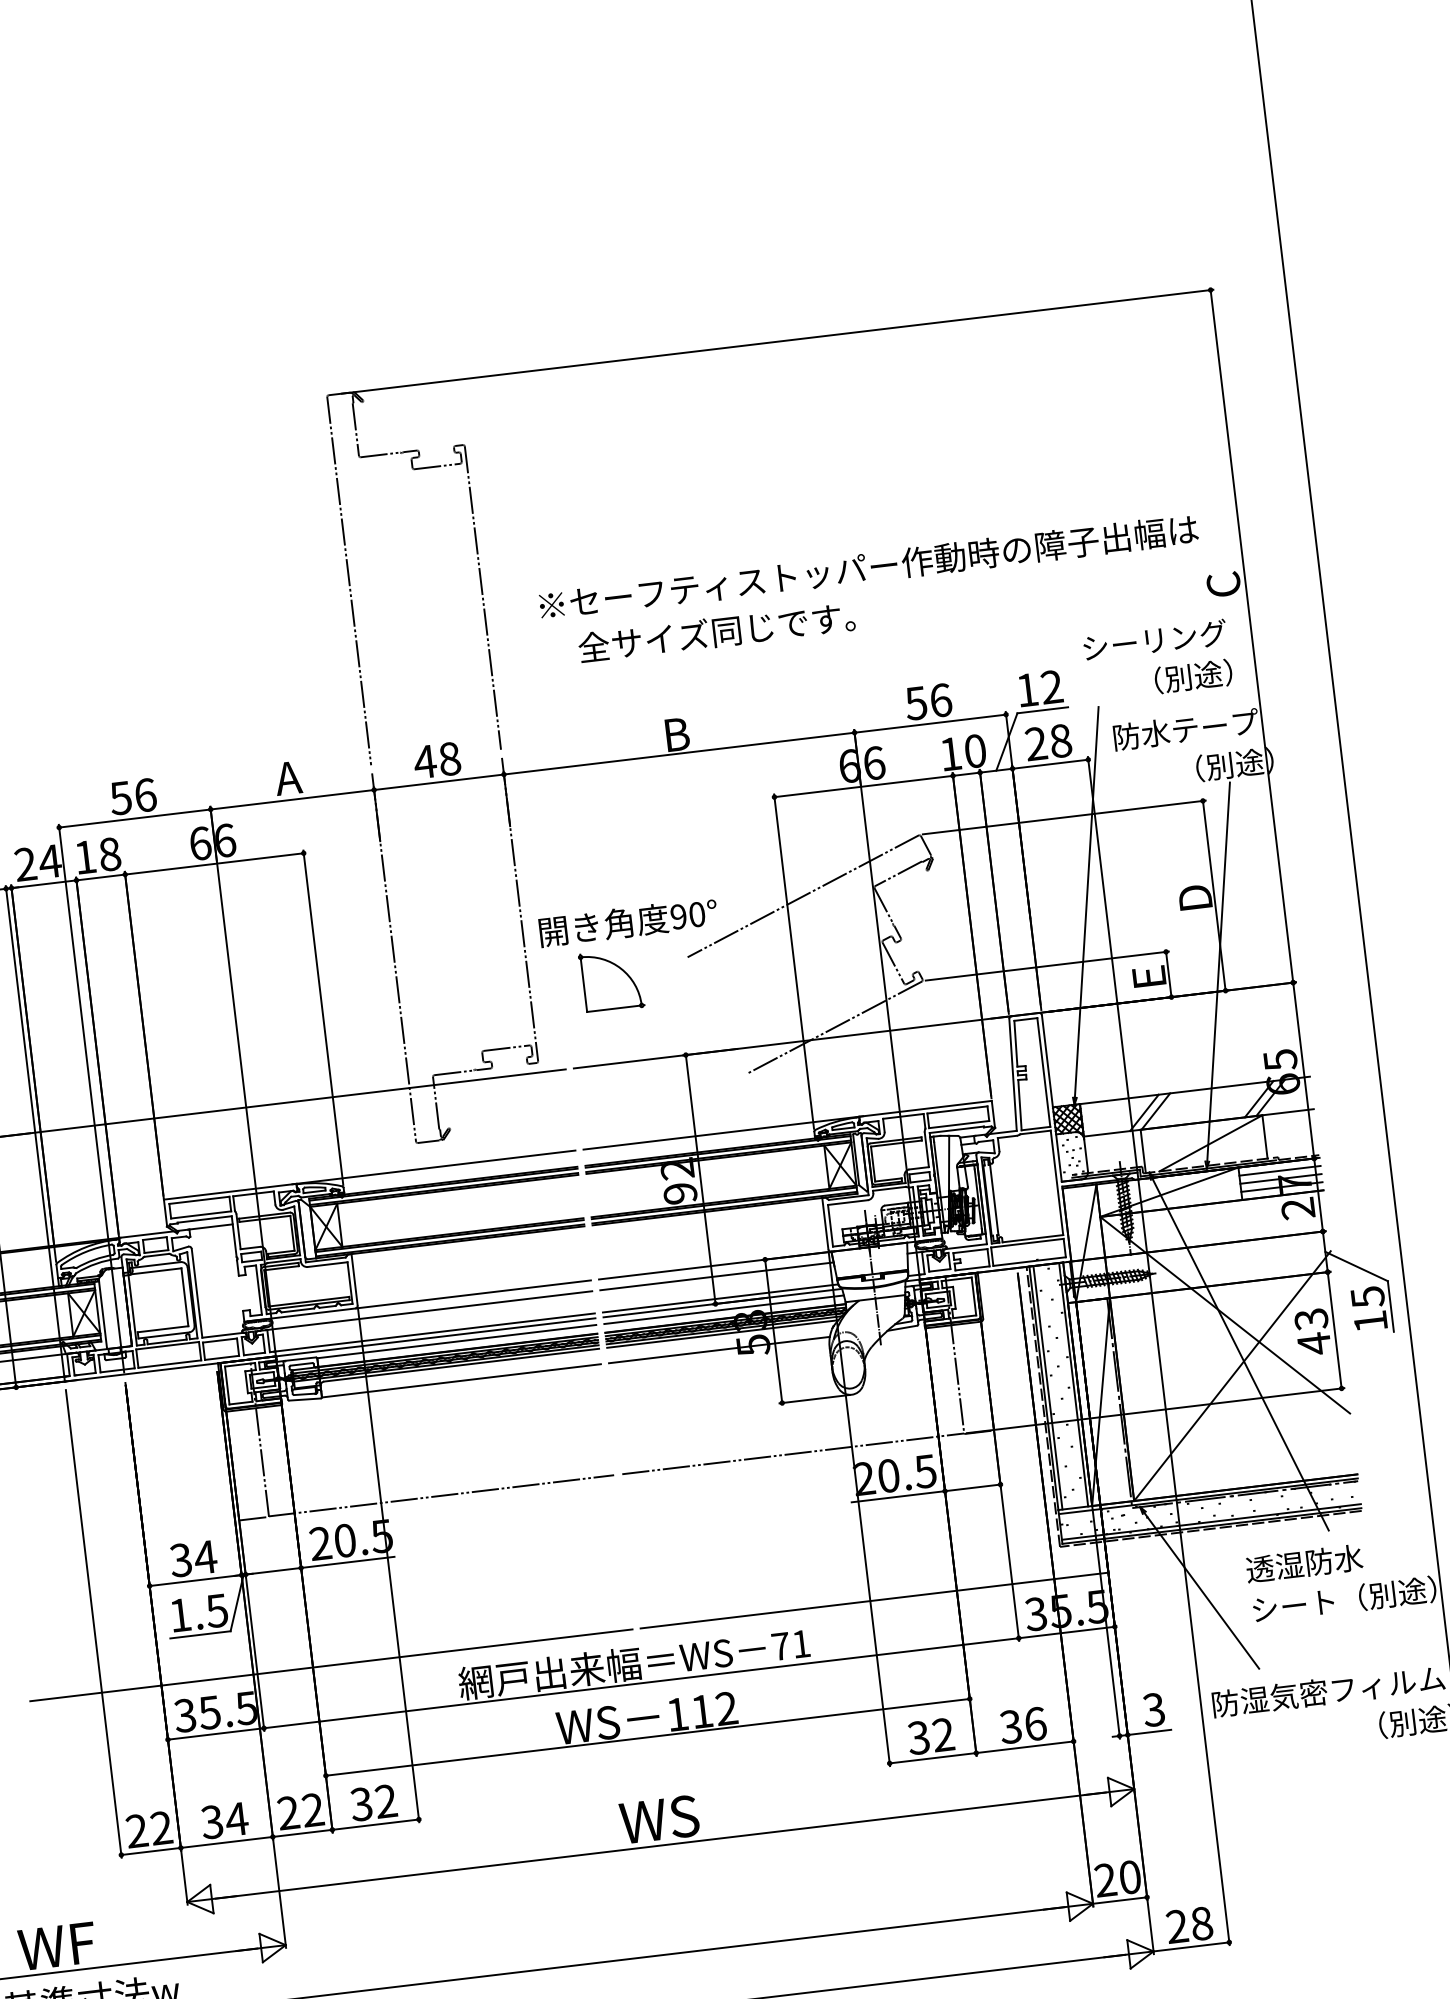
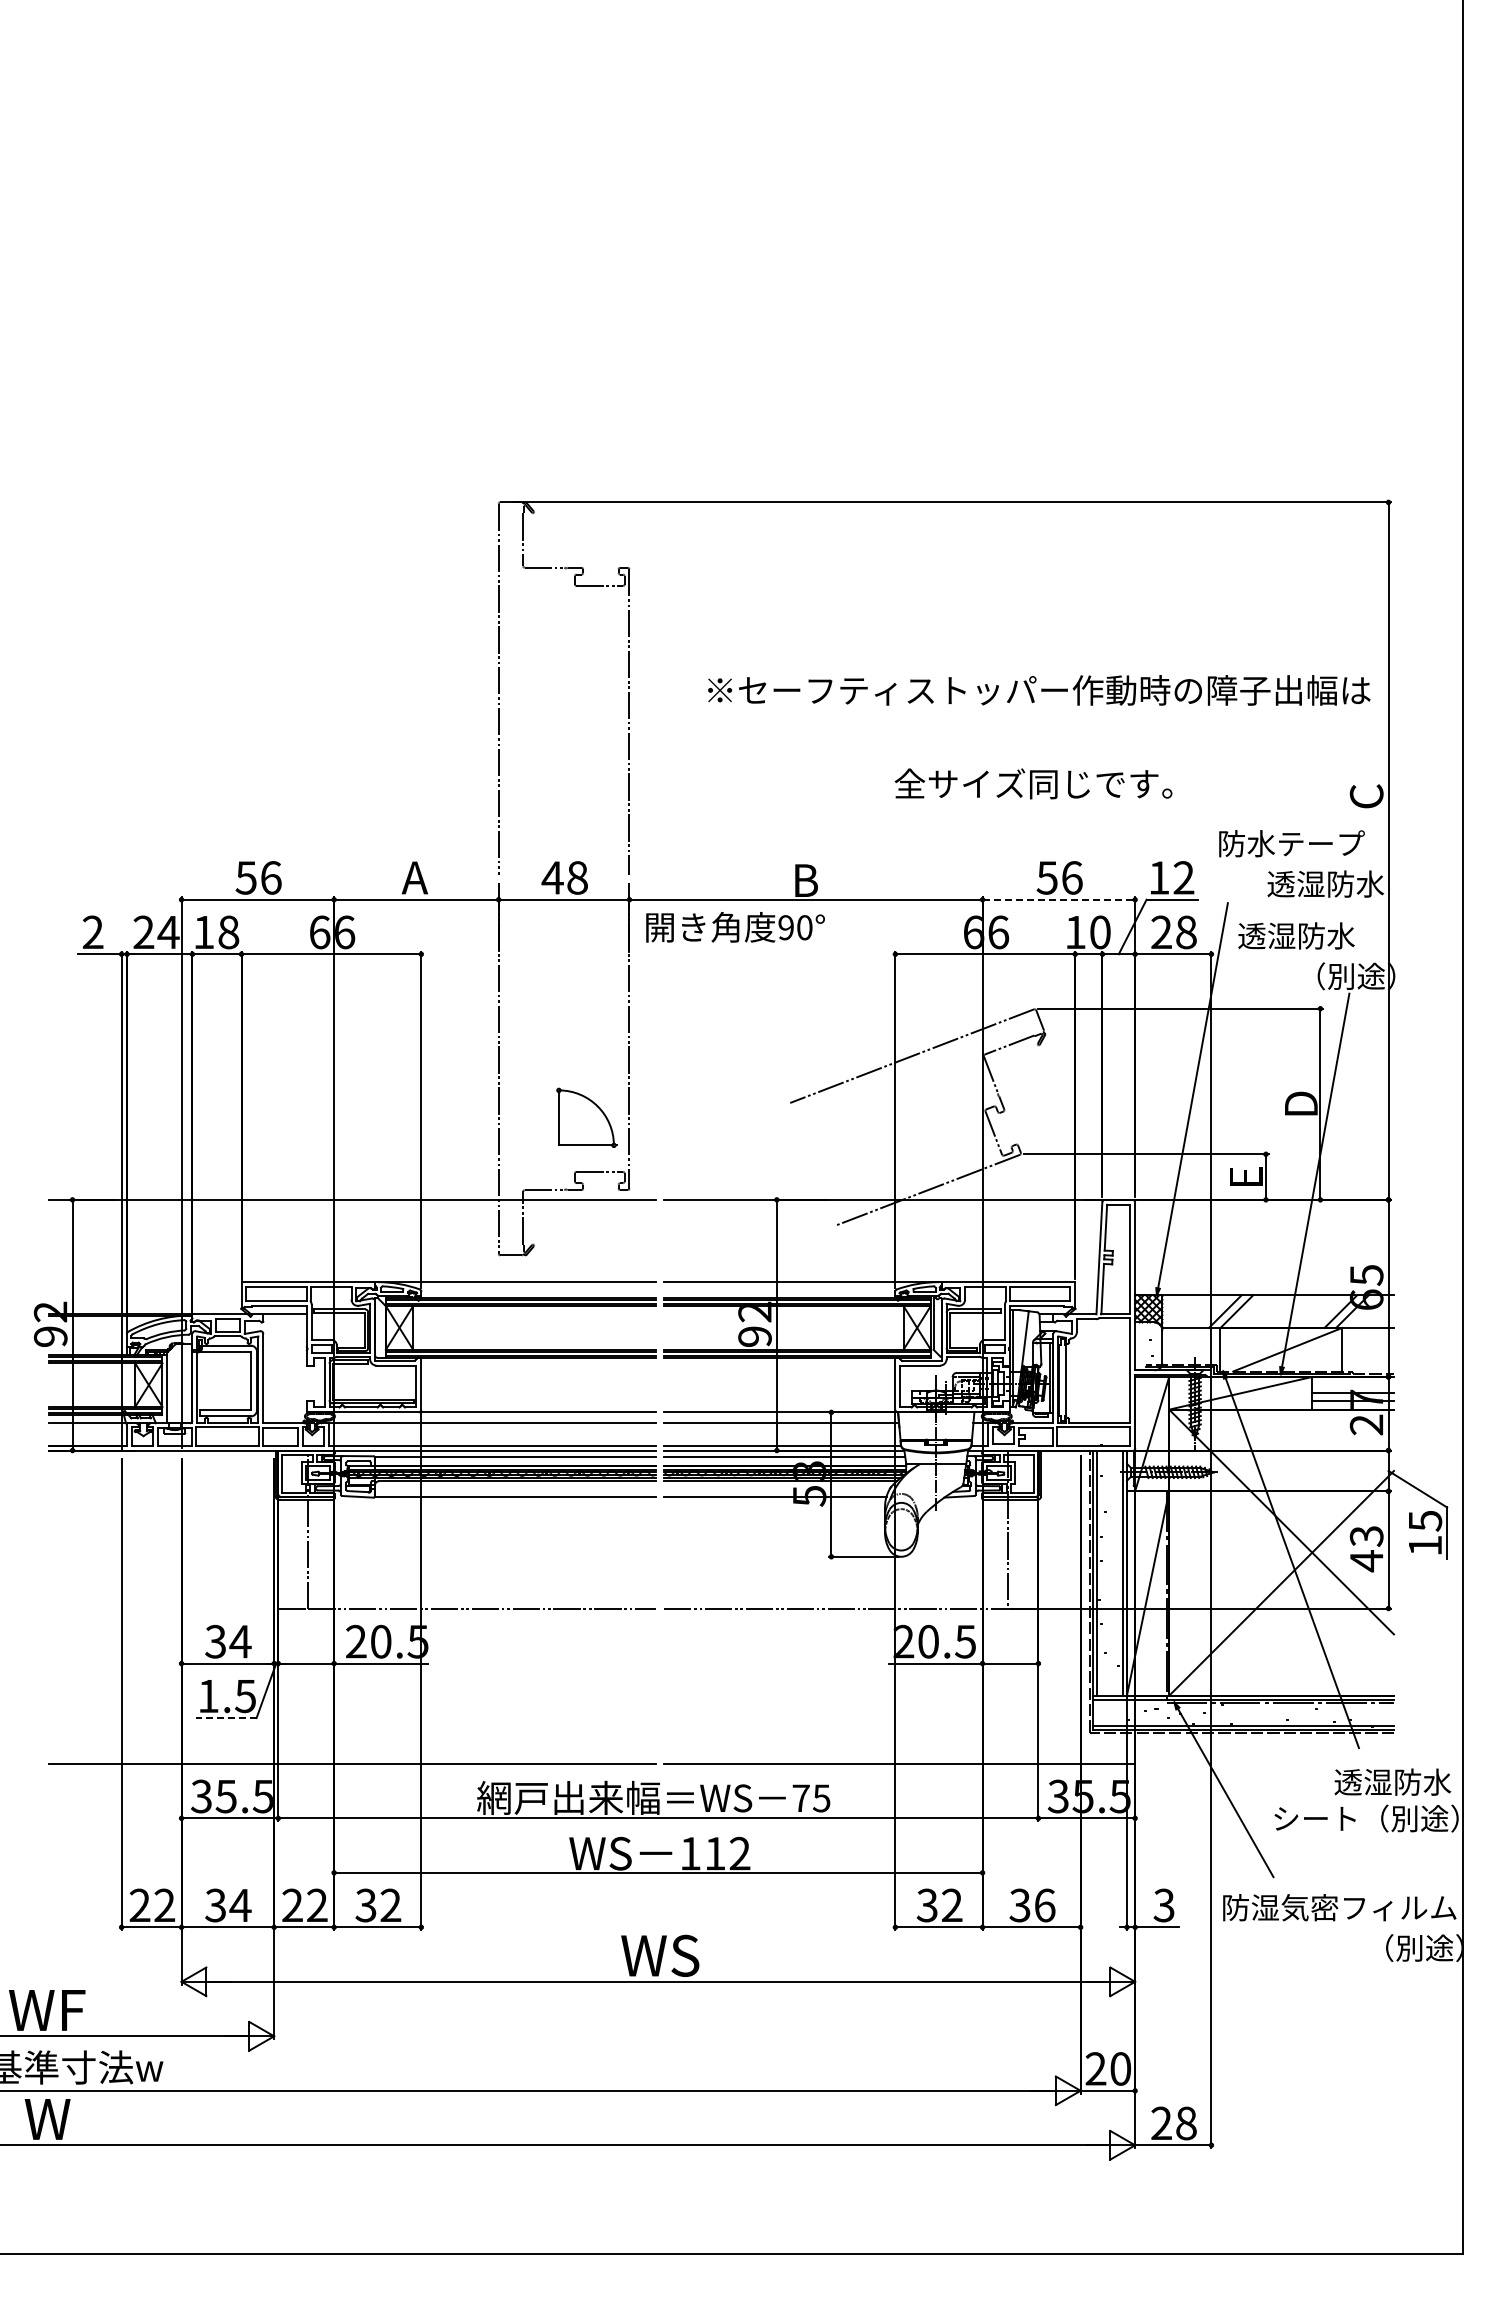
text: (869, 567) -> (1039, 690), moved
text: (716, 632) -> (1033, 783), moved
text: (1154, 640) -> (1291, 843), シーリング -> 防水テープ
text: (1193, 675) -> (1325, 883), （別途） -> 透湿防水
line: (930, 723) -> (1059, 899), solid -> dashed
text: (1185, 729) -> (1311, 935), 防水テープ -> 透湿防水
text: (628, 922) -> (735, 927), moved
part: (611, 981) -> (586, 1117), moved
line: (1279, 1171) -> (1352, 1385), removed
text: (1303, 1563) -> (1392, 1781), moved
line: (199, 1635) -> (225, 1718), solid -> dashed
text: (801, 1644) -> (821, 1798), 71 -> 75

